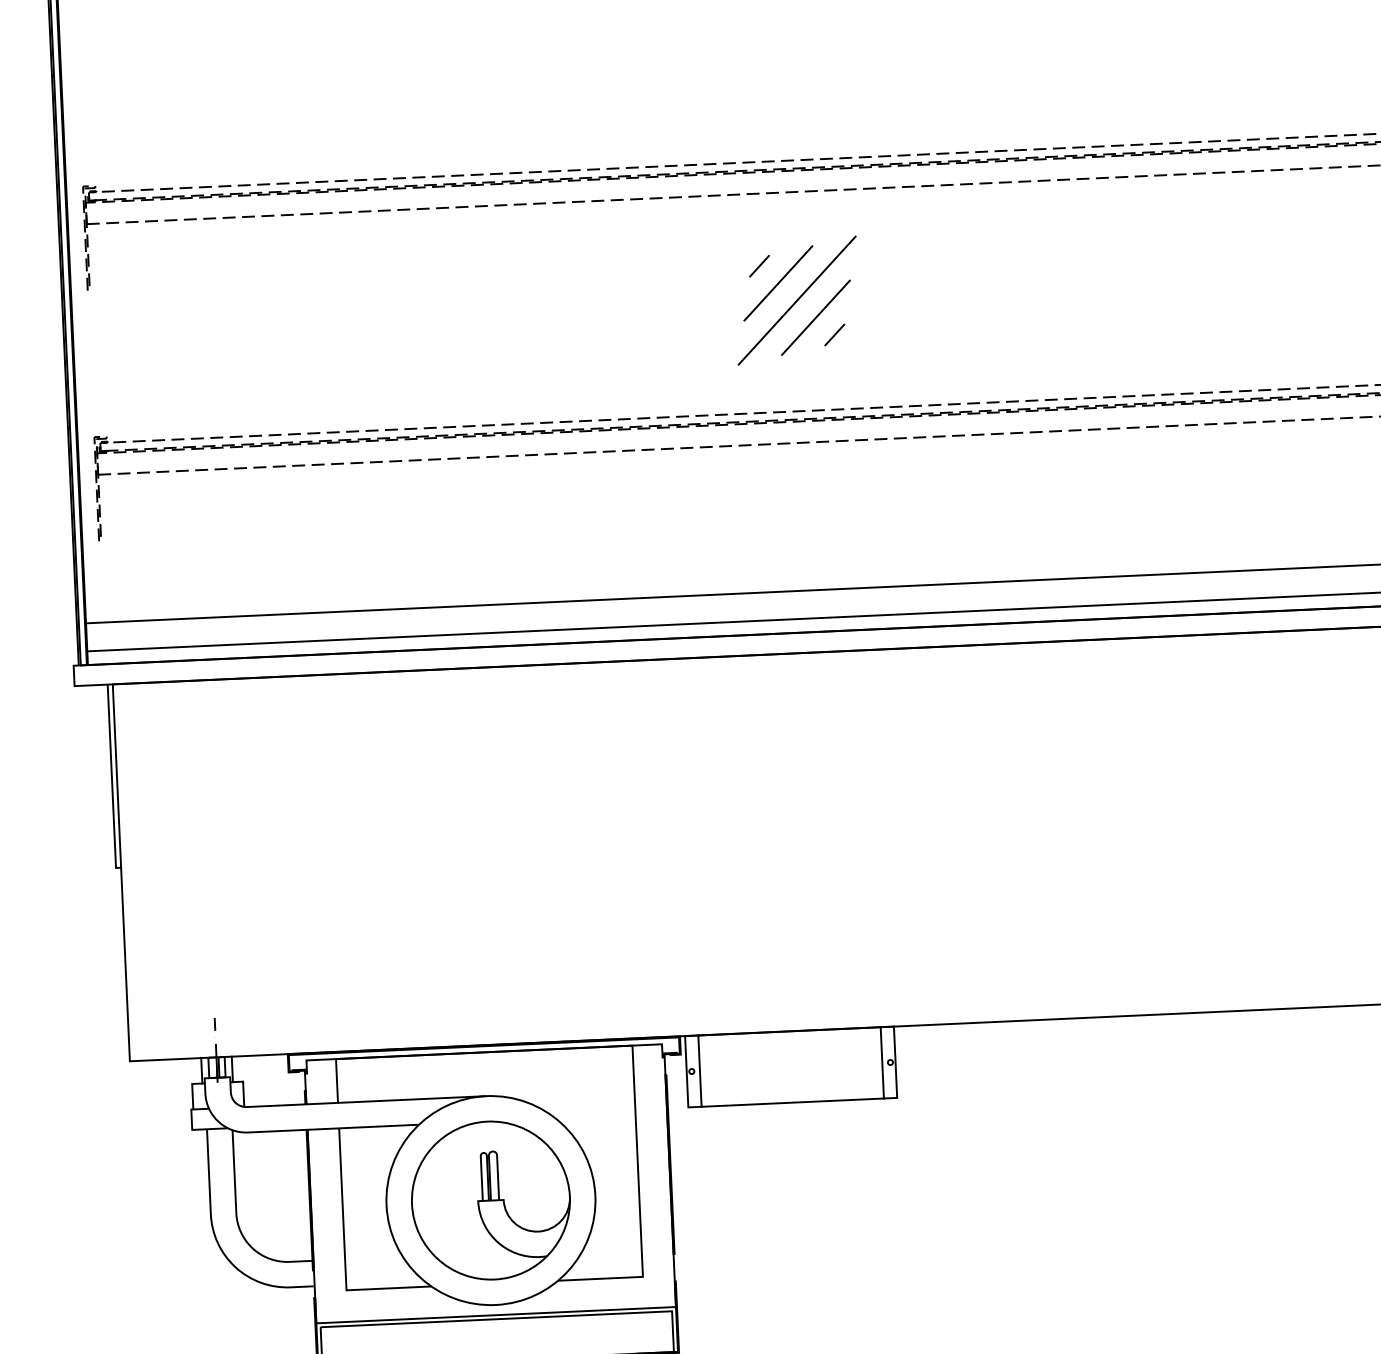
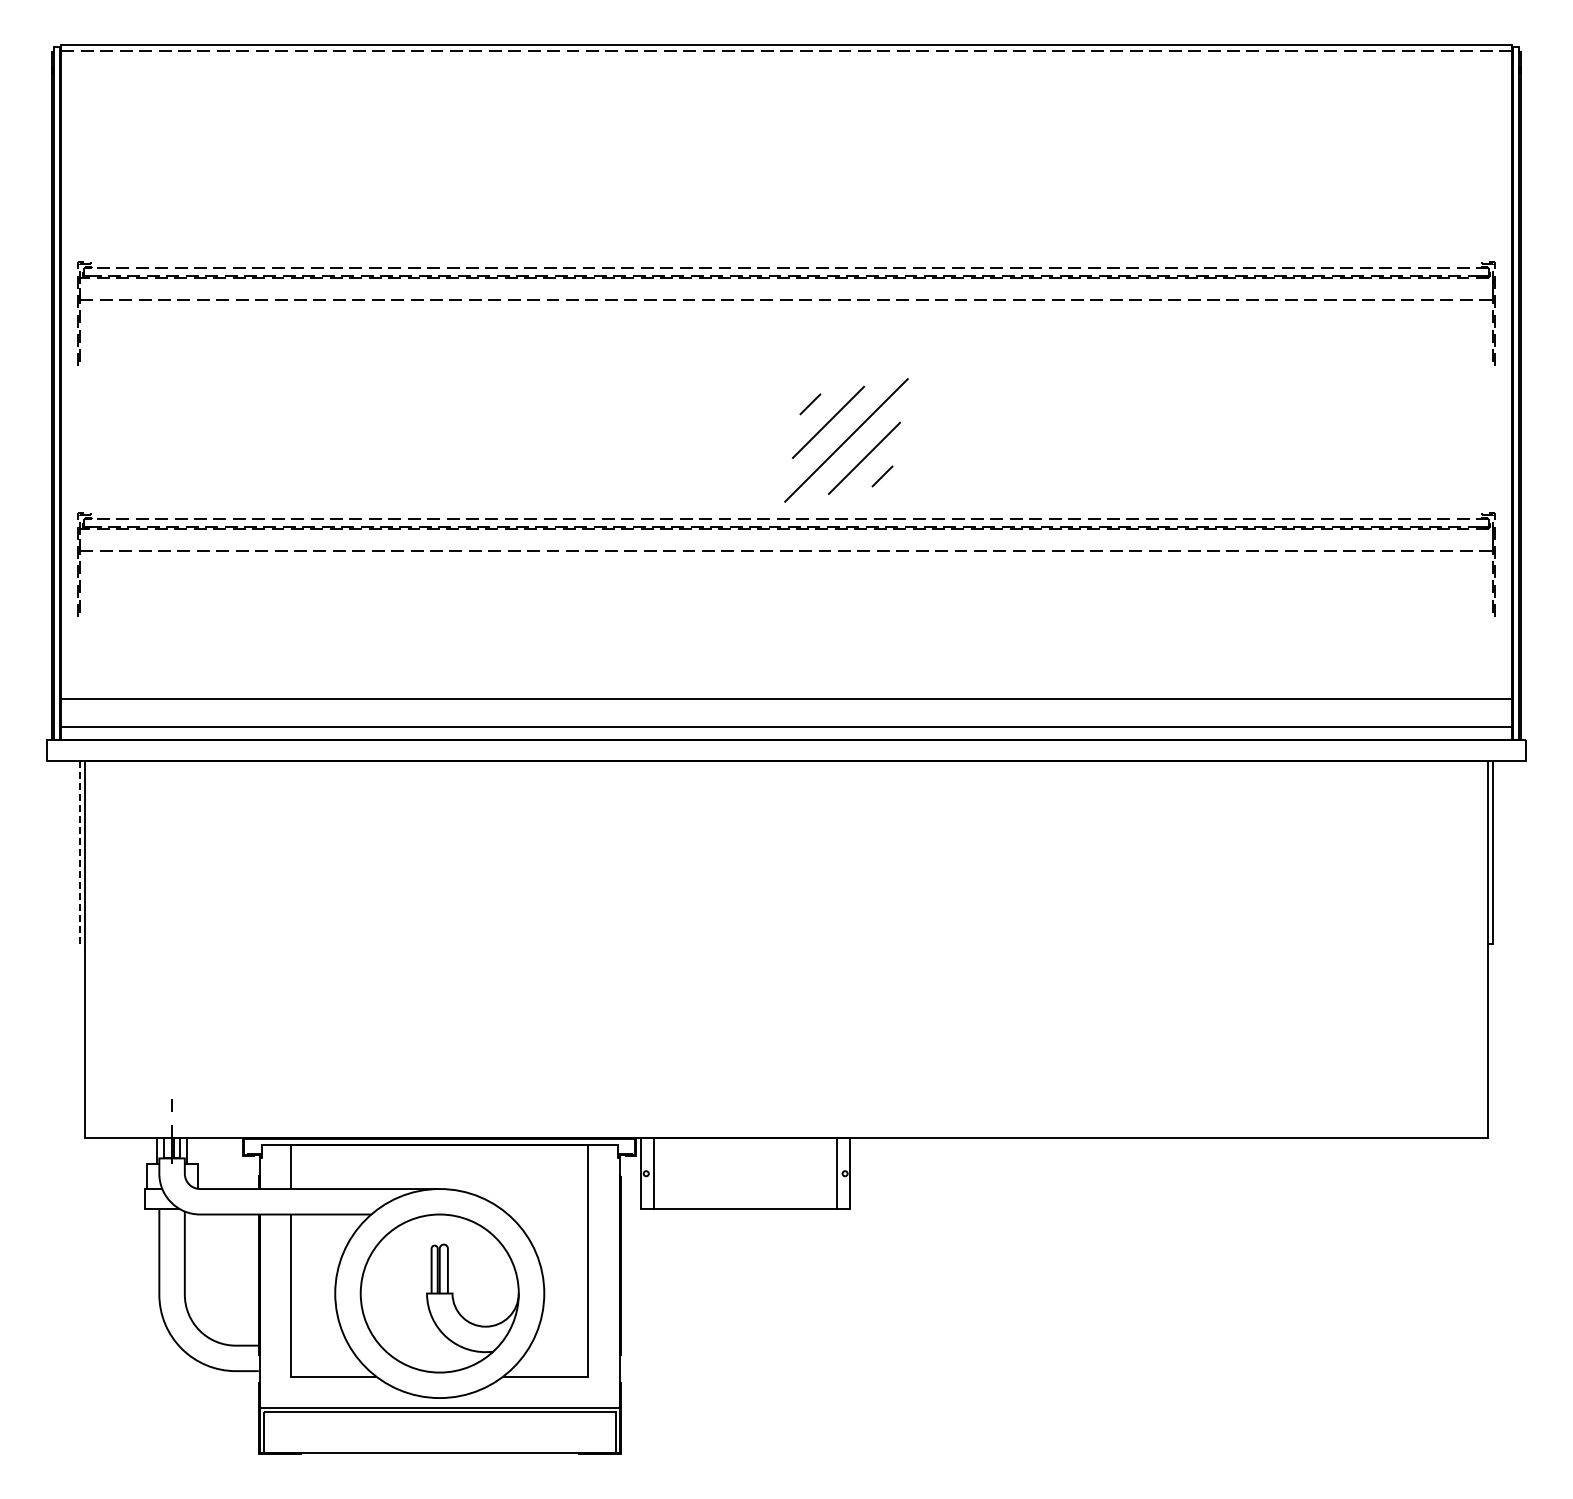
part: (797, 300) -> (846, 440), moved
line: (112, 780) -> (80, 856), solid -> dashed

